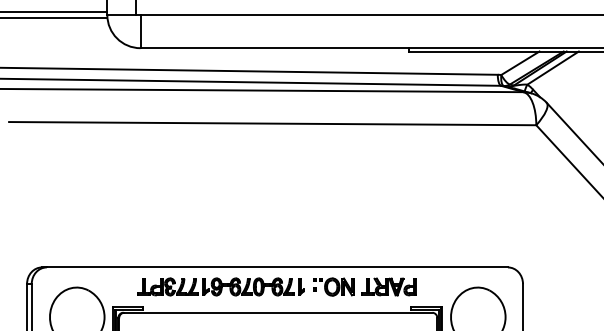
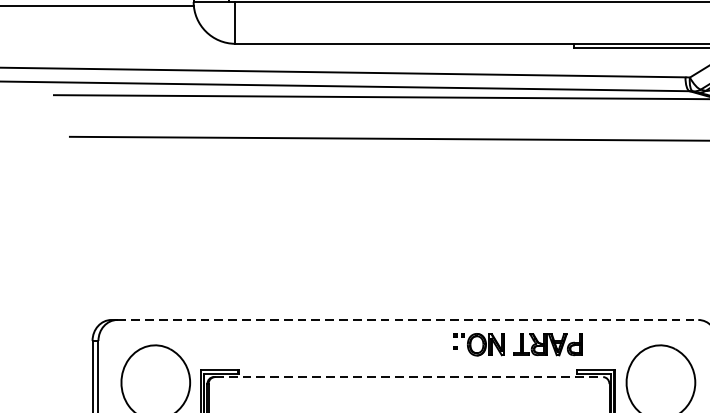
line: (277, 267) -> (408, 320), solid -> dashed
part: (220, 286) -> (336, 343), removed
line: (278, 312) -> (409, 376), solid -> dashed

